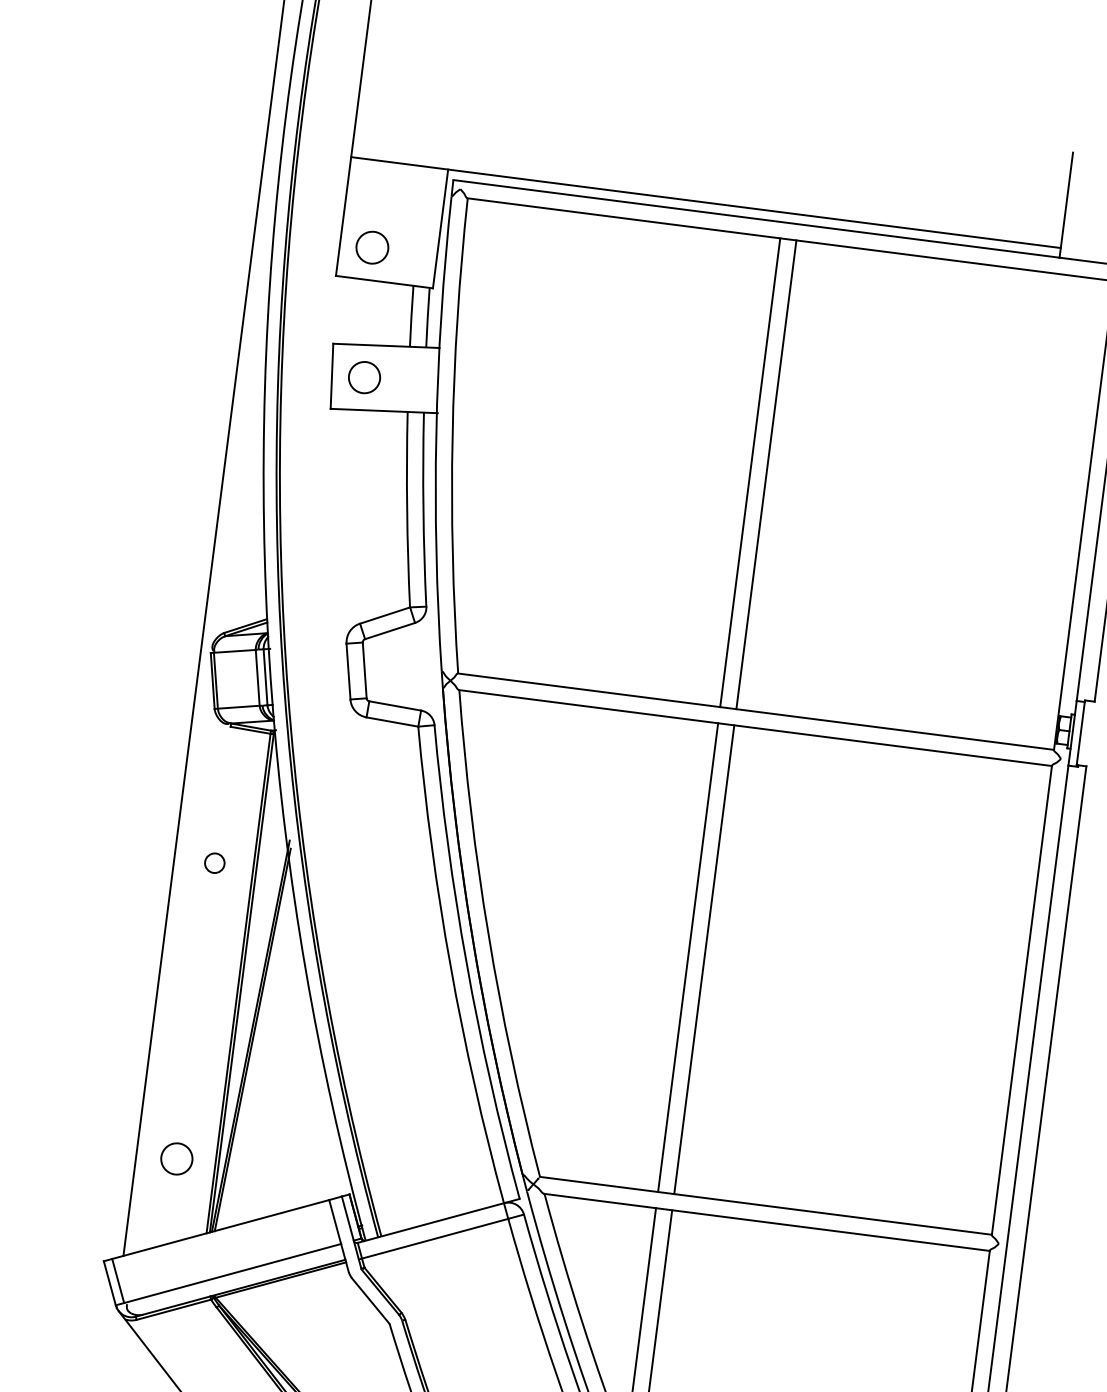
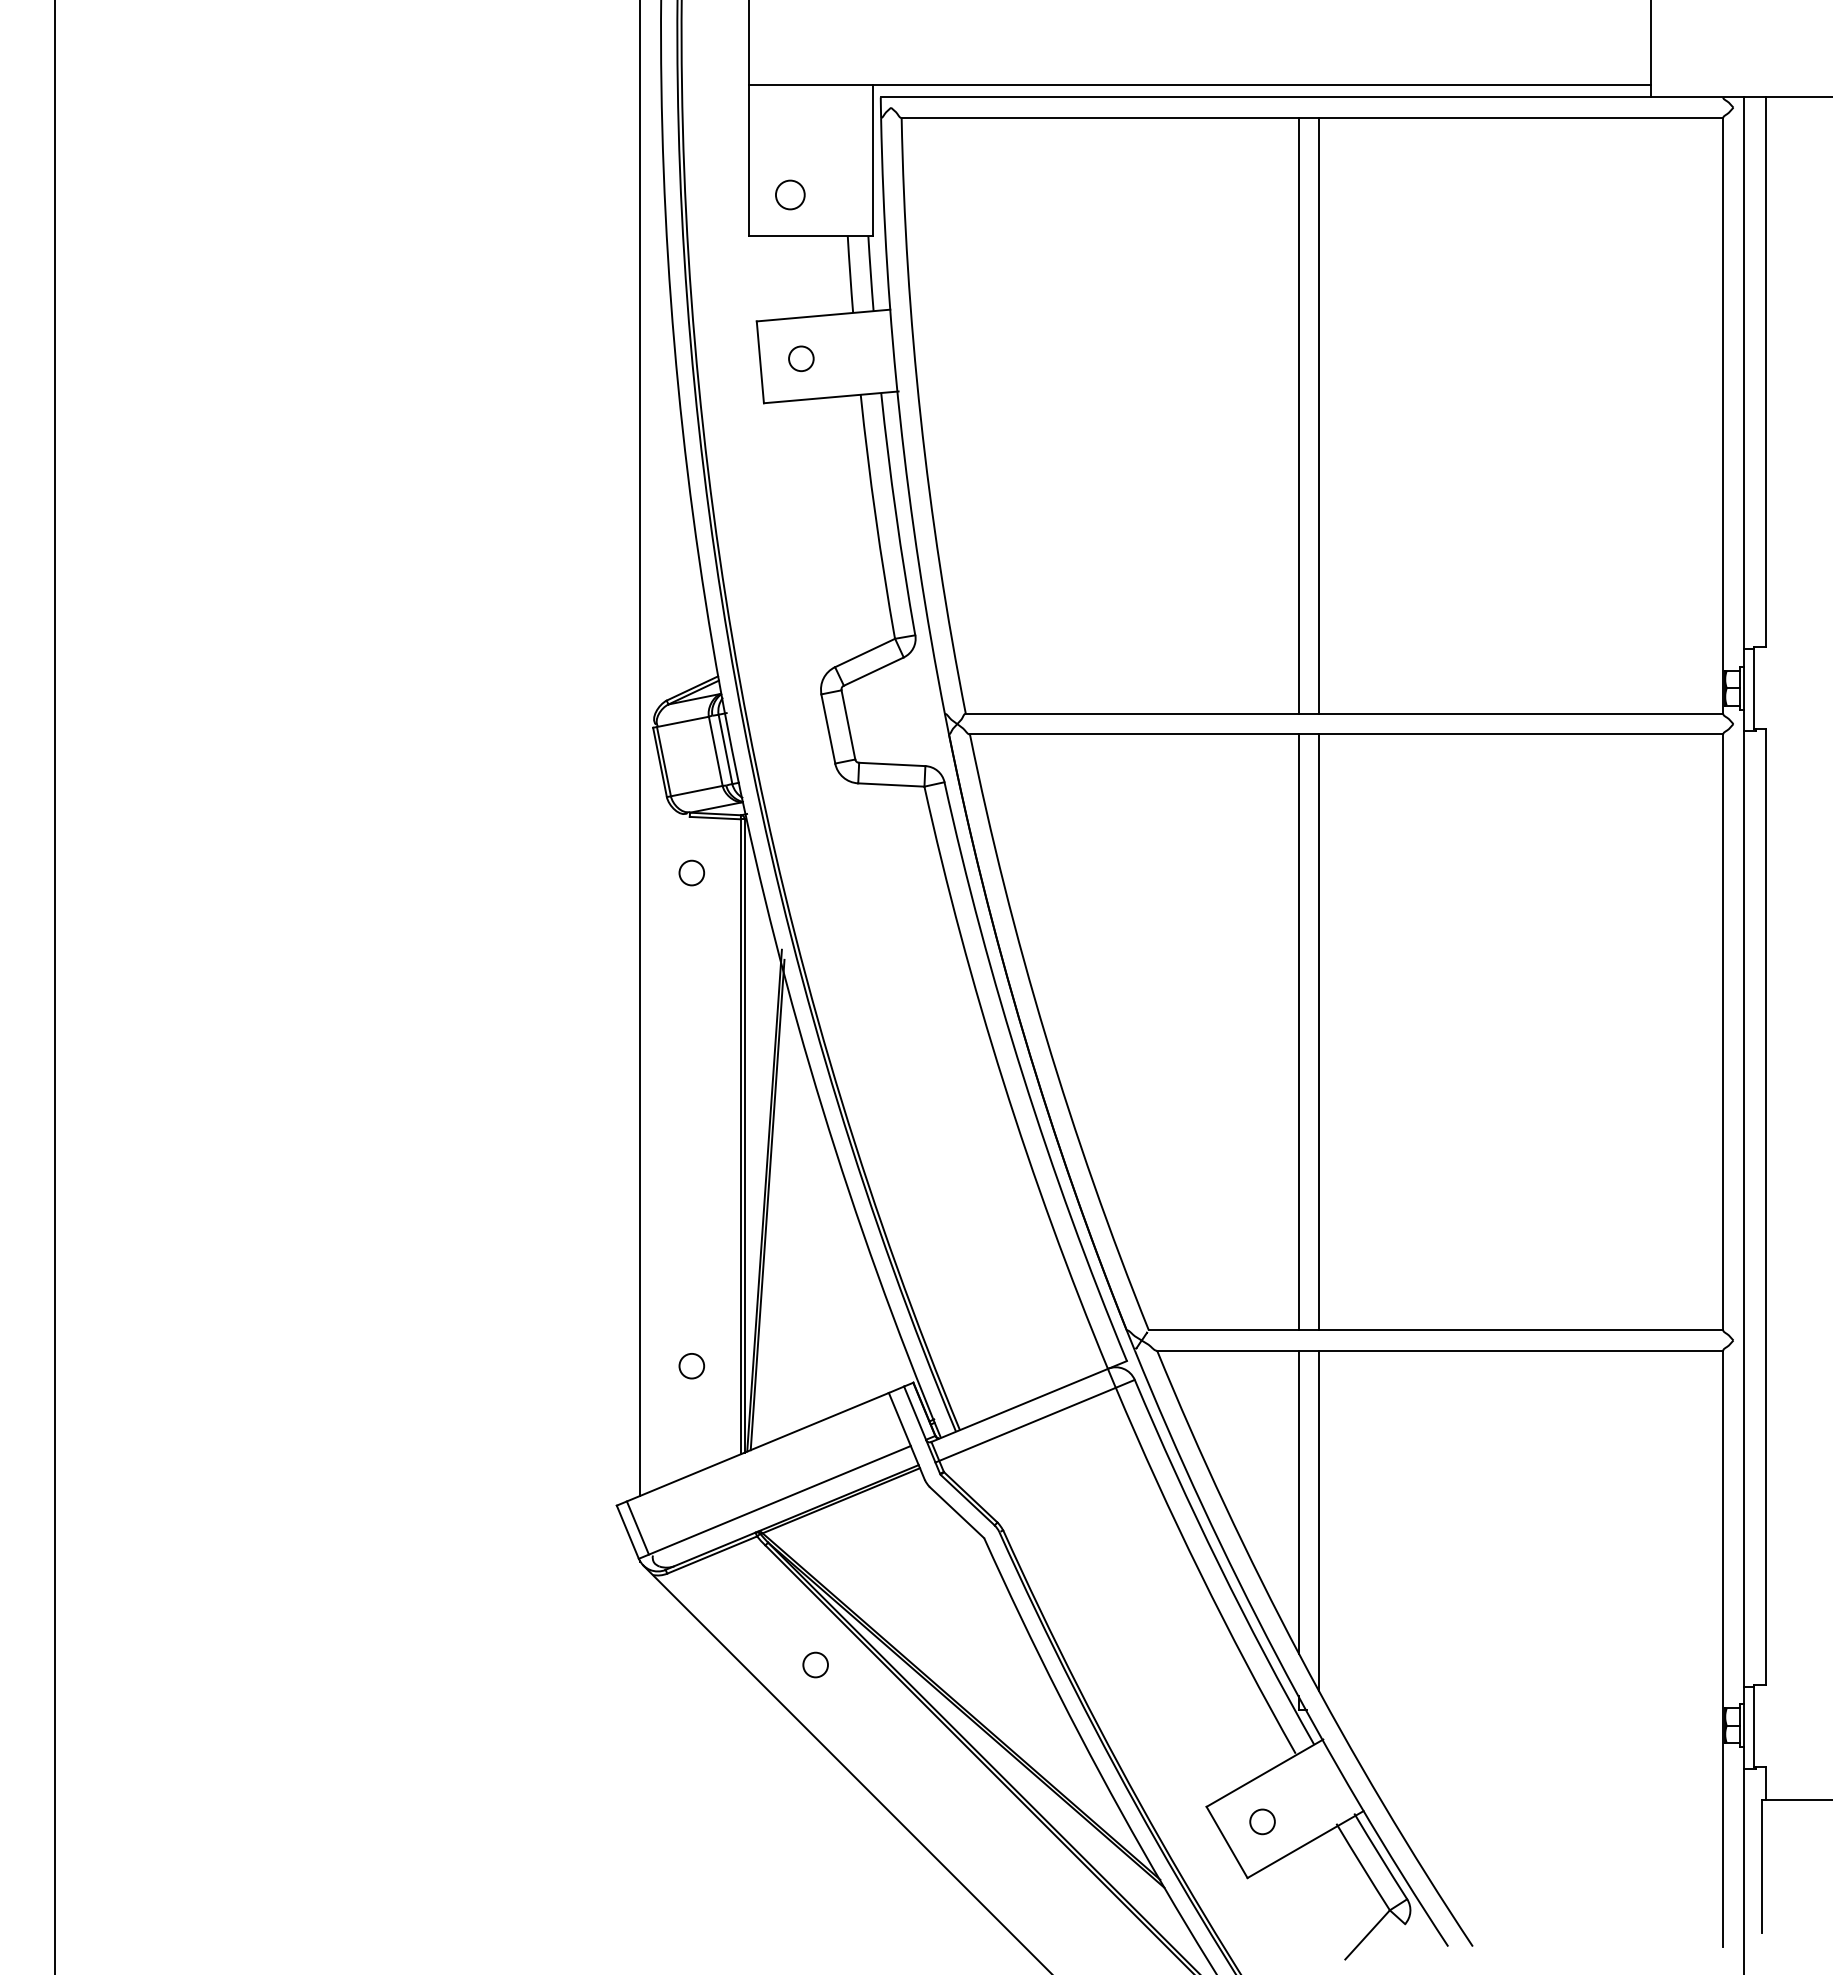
circle: (372, 247) -> (790, 194), size x0.71
circle: (364, 377) -> (801, 358), size x0.62
circle: (214, 862) -> (691, 872), moved
circle: (176, 1159) -> (691, 1366), size x0.62

